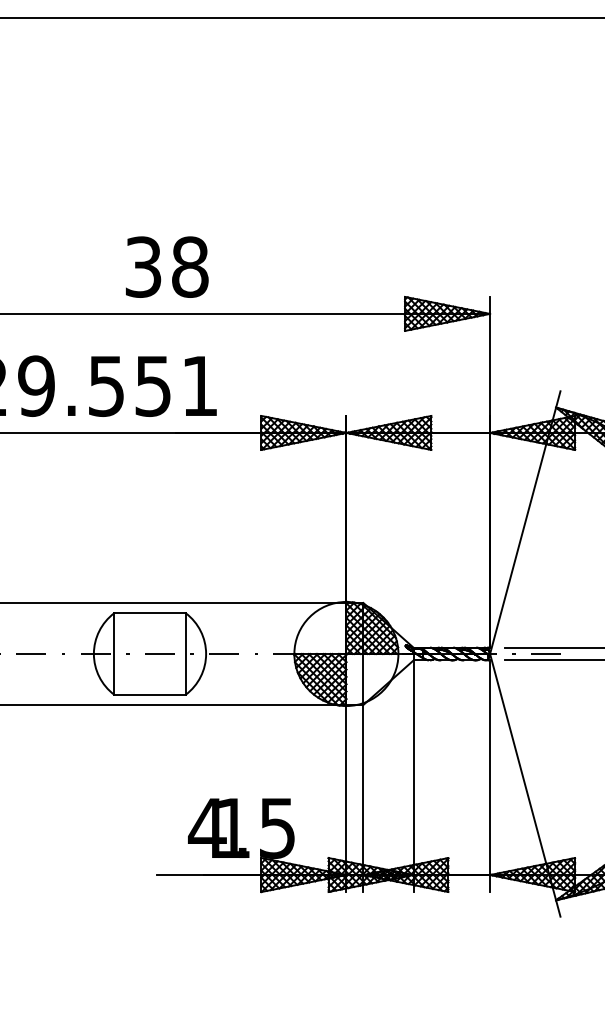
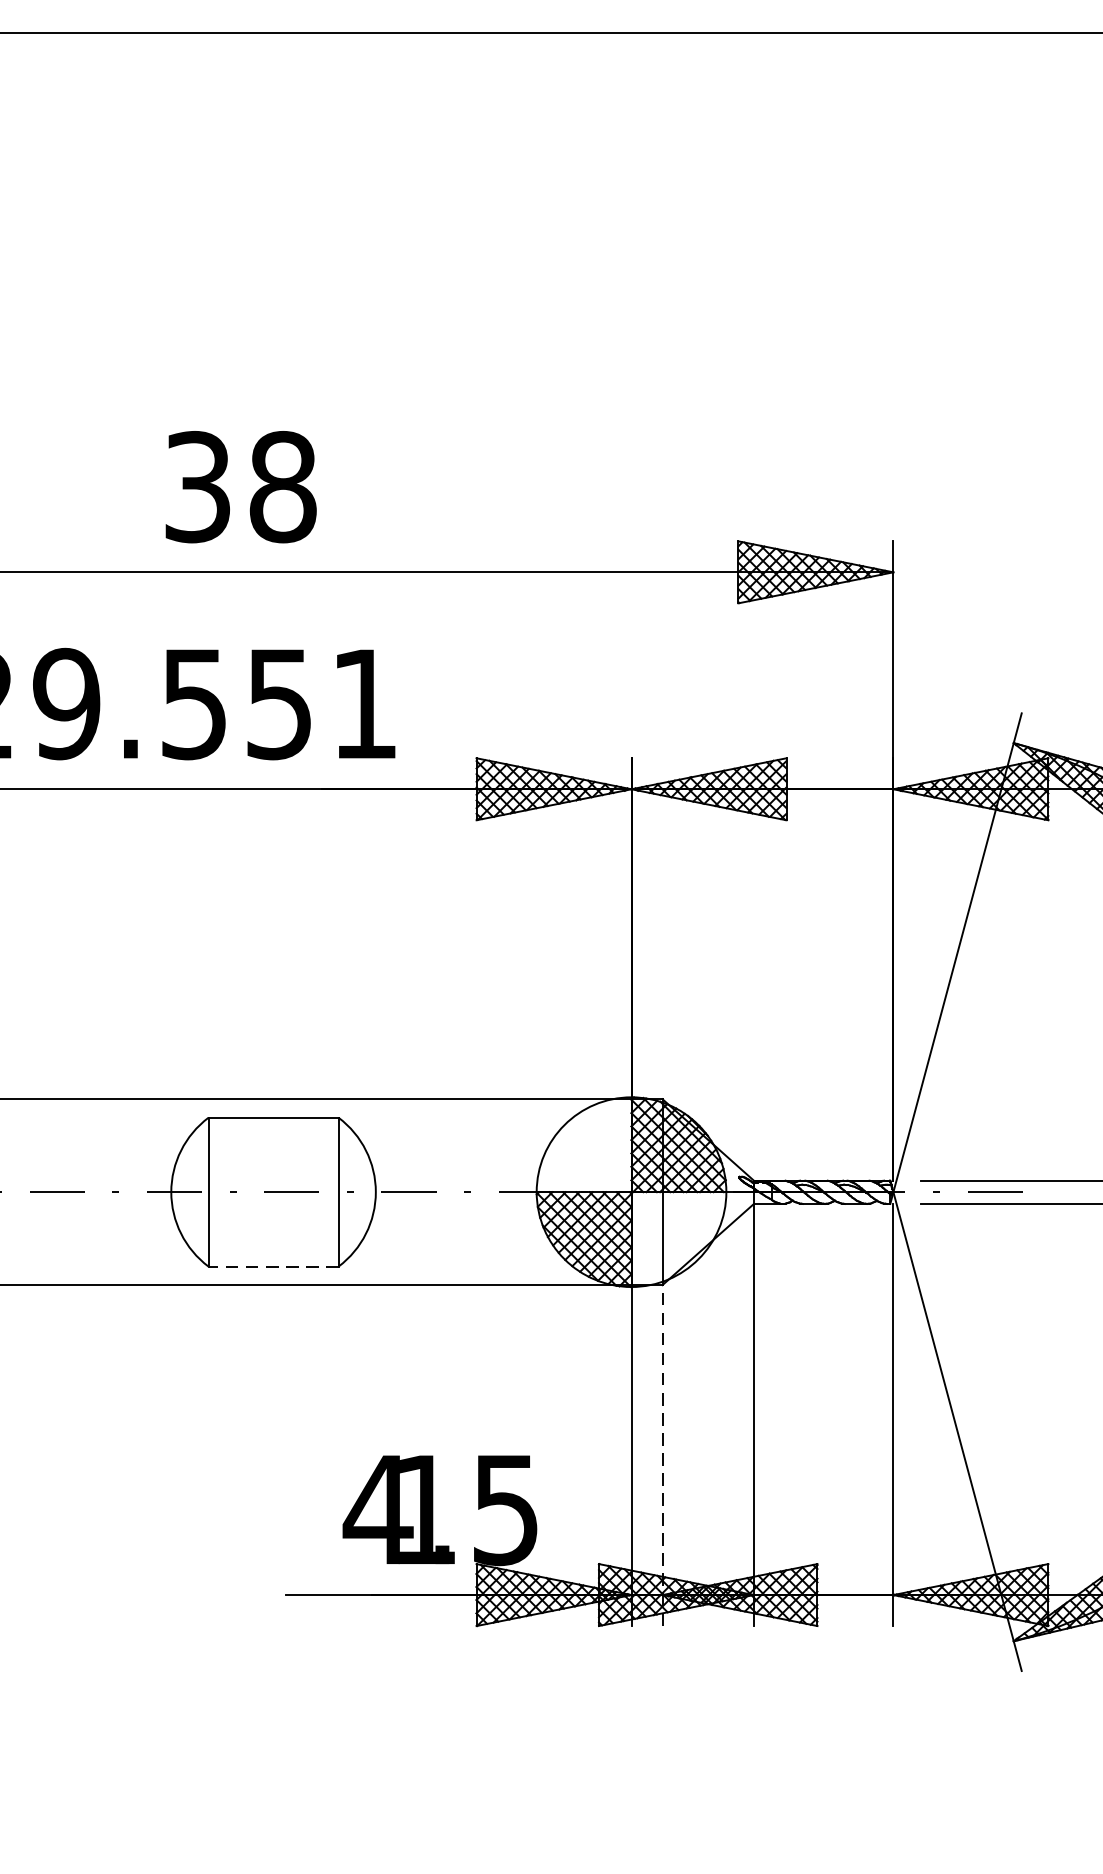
text: (167, 266) -> (241, 485), moved
line: (150, 694) -> (274, 1265), solid -> dashed
line: (363, 798) -> (662, 1455), solid -> dashed

